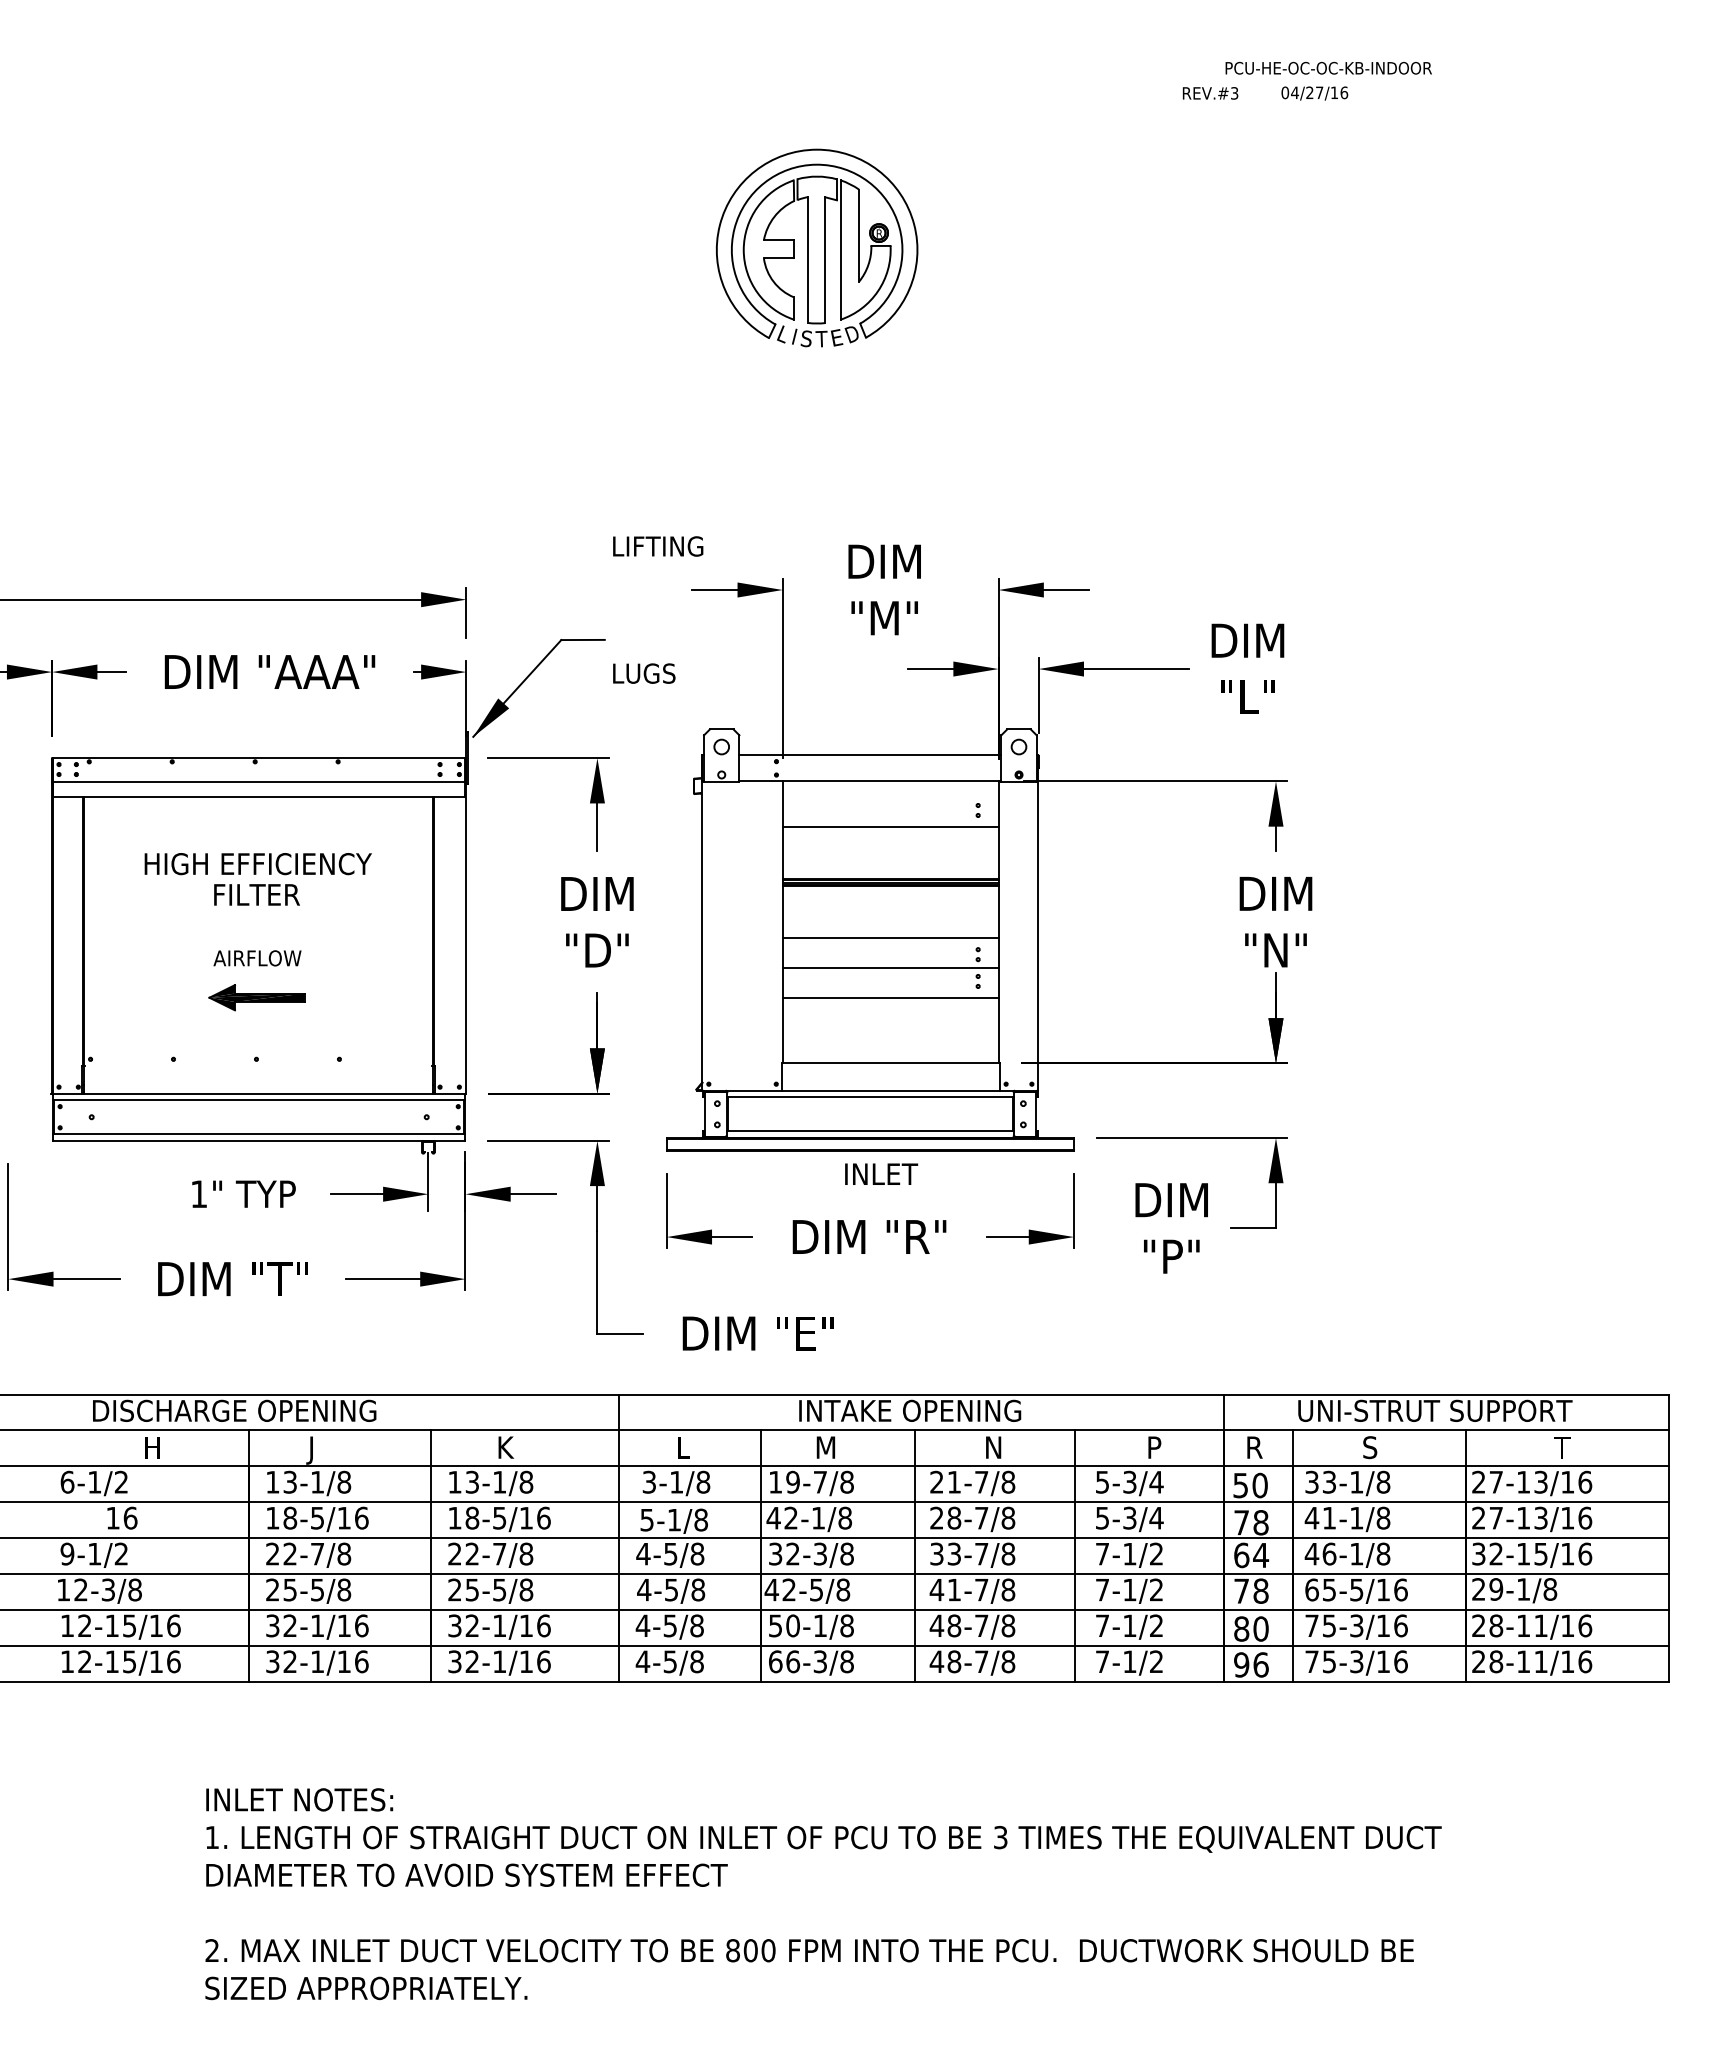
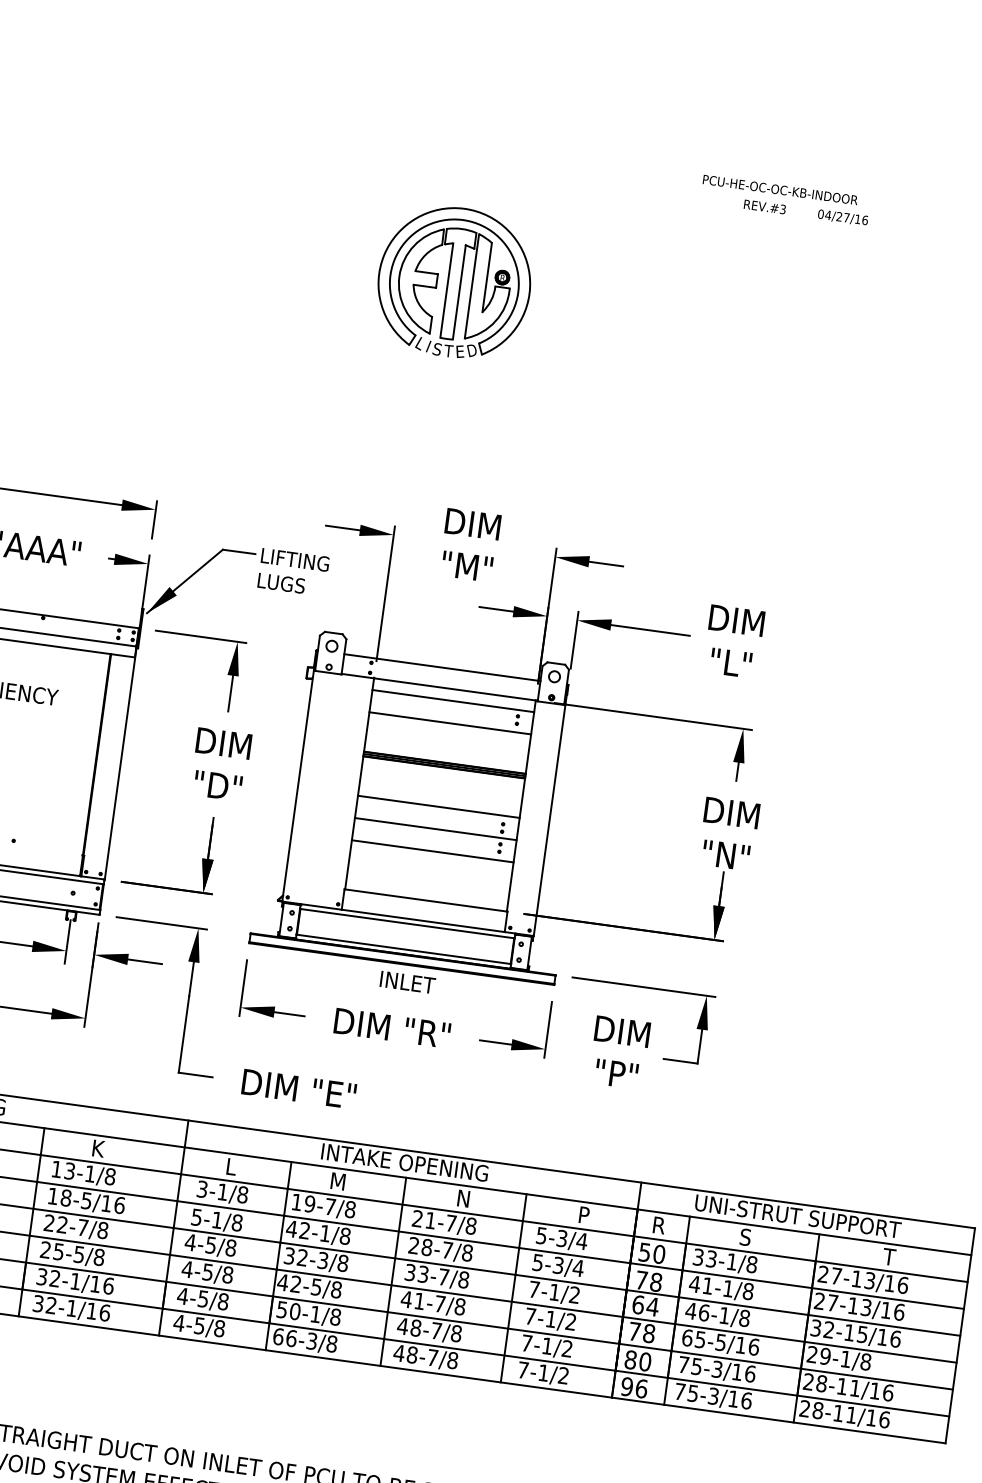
text: (1328, 67) -> (780, 189), moved
text: (658, 546) -> (295, 560), moved
line: (890, 797) -> (453, 701), added

